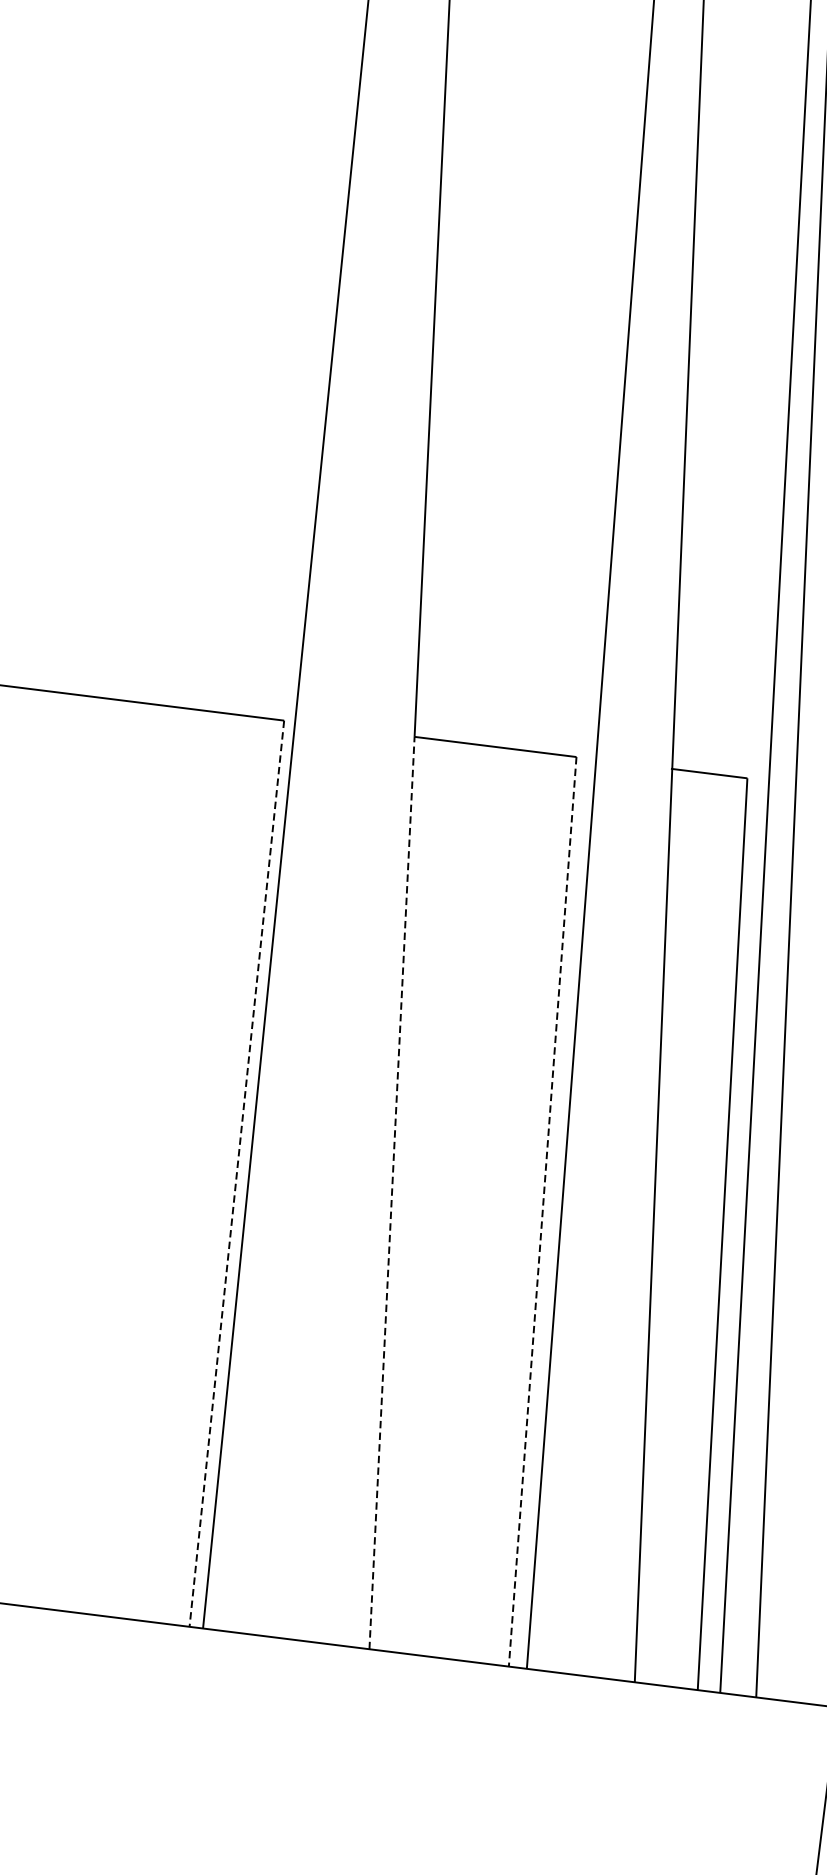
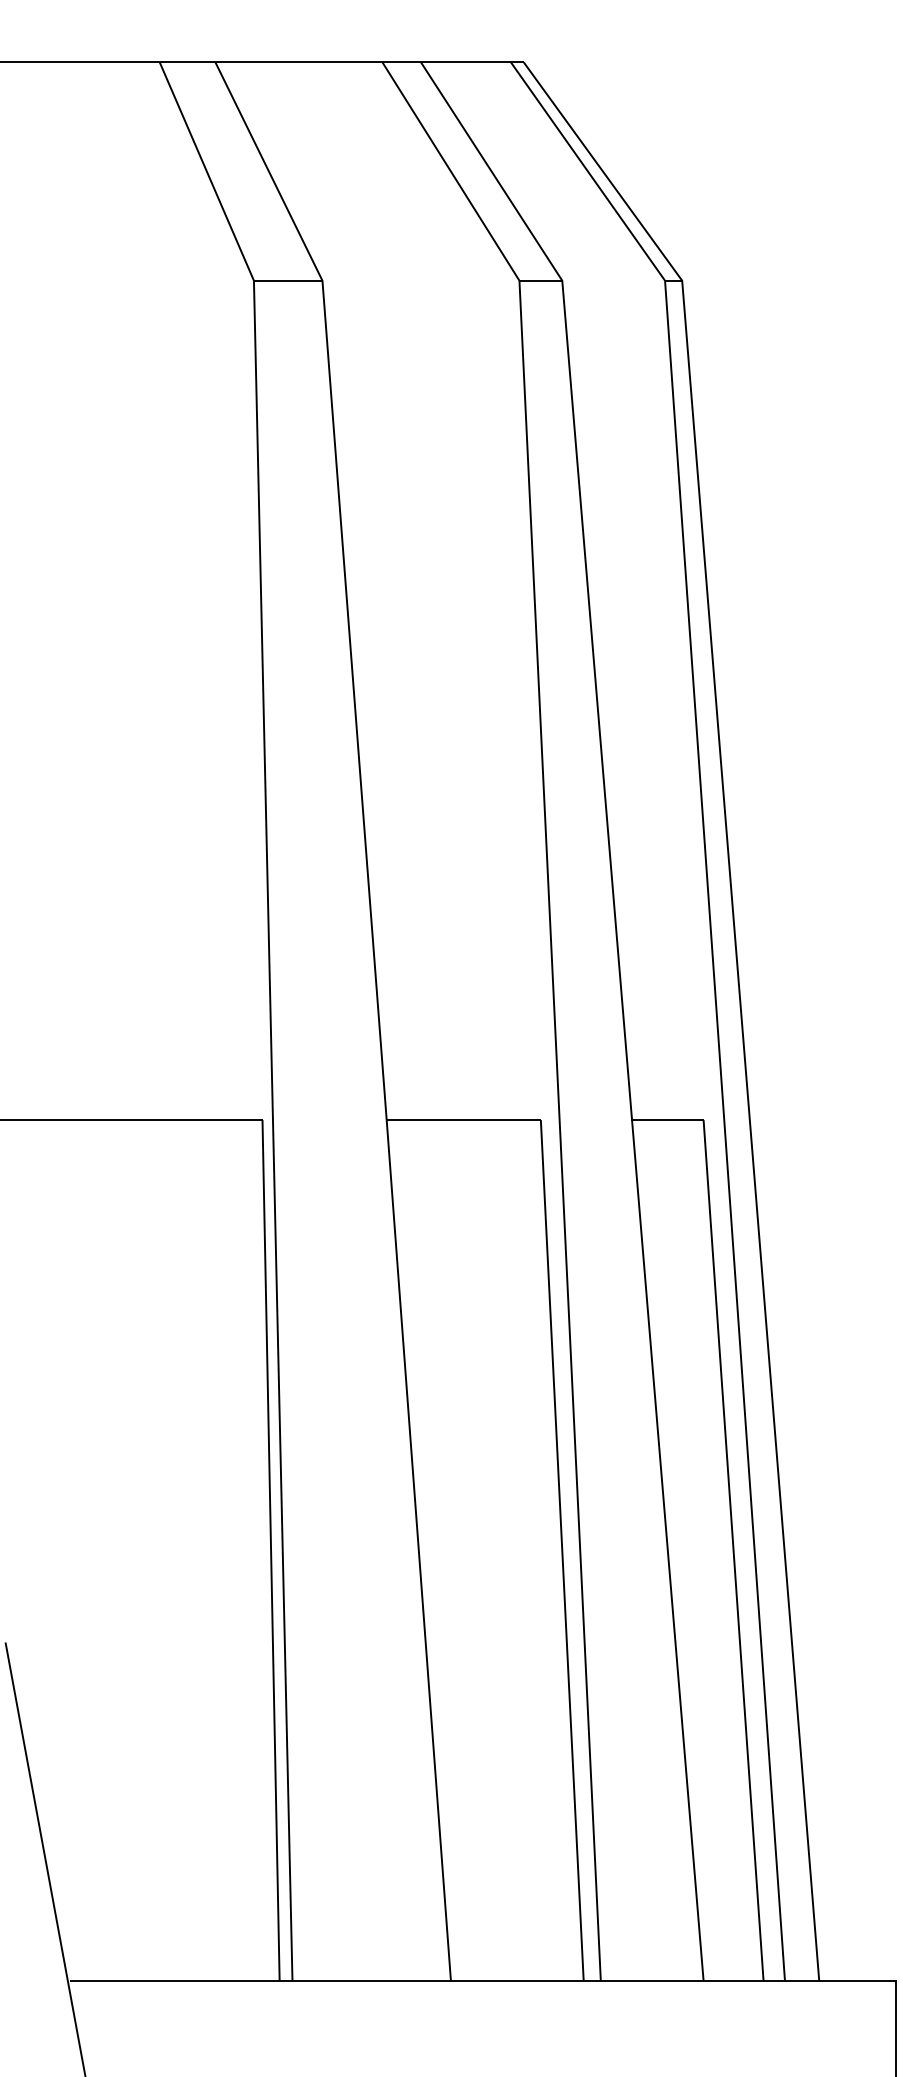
line: (237, 1173) -> (271, 1550), dashed -> solid
line: (391, 1193) -> (418, 1550), dashed -> solid
line: (542, 1211) -> (562, 1550), dashed -> solid

